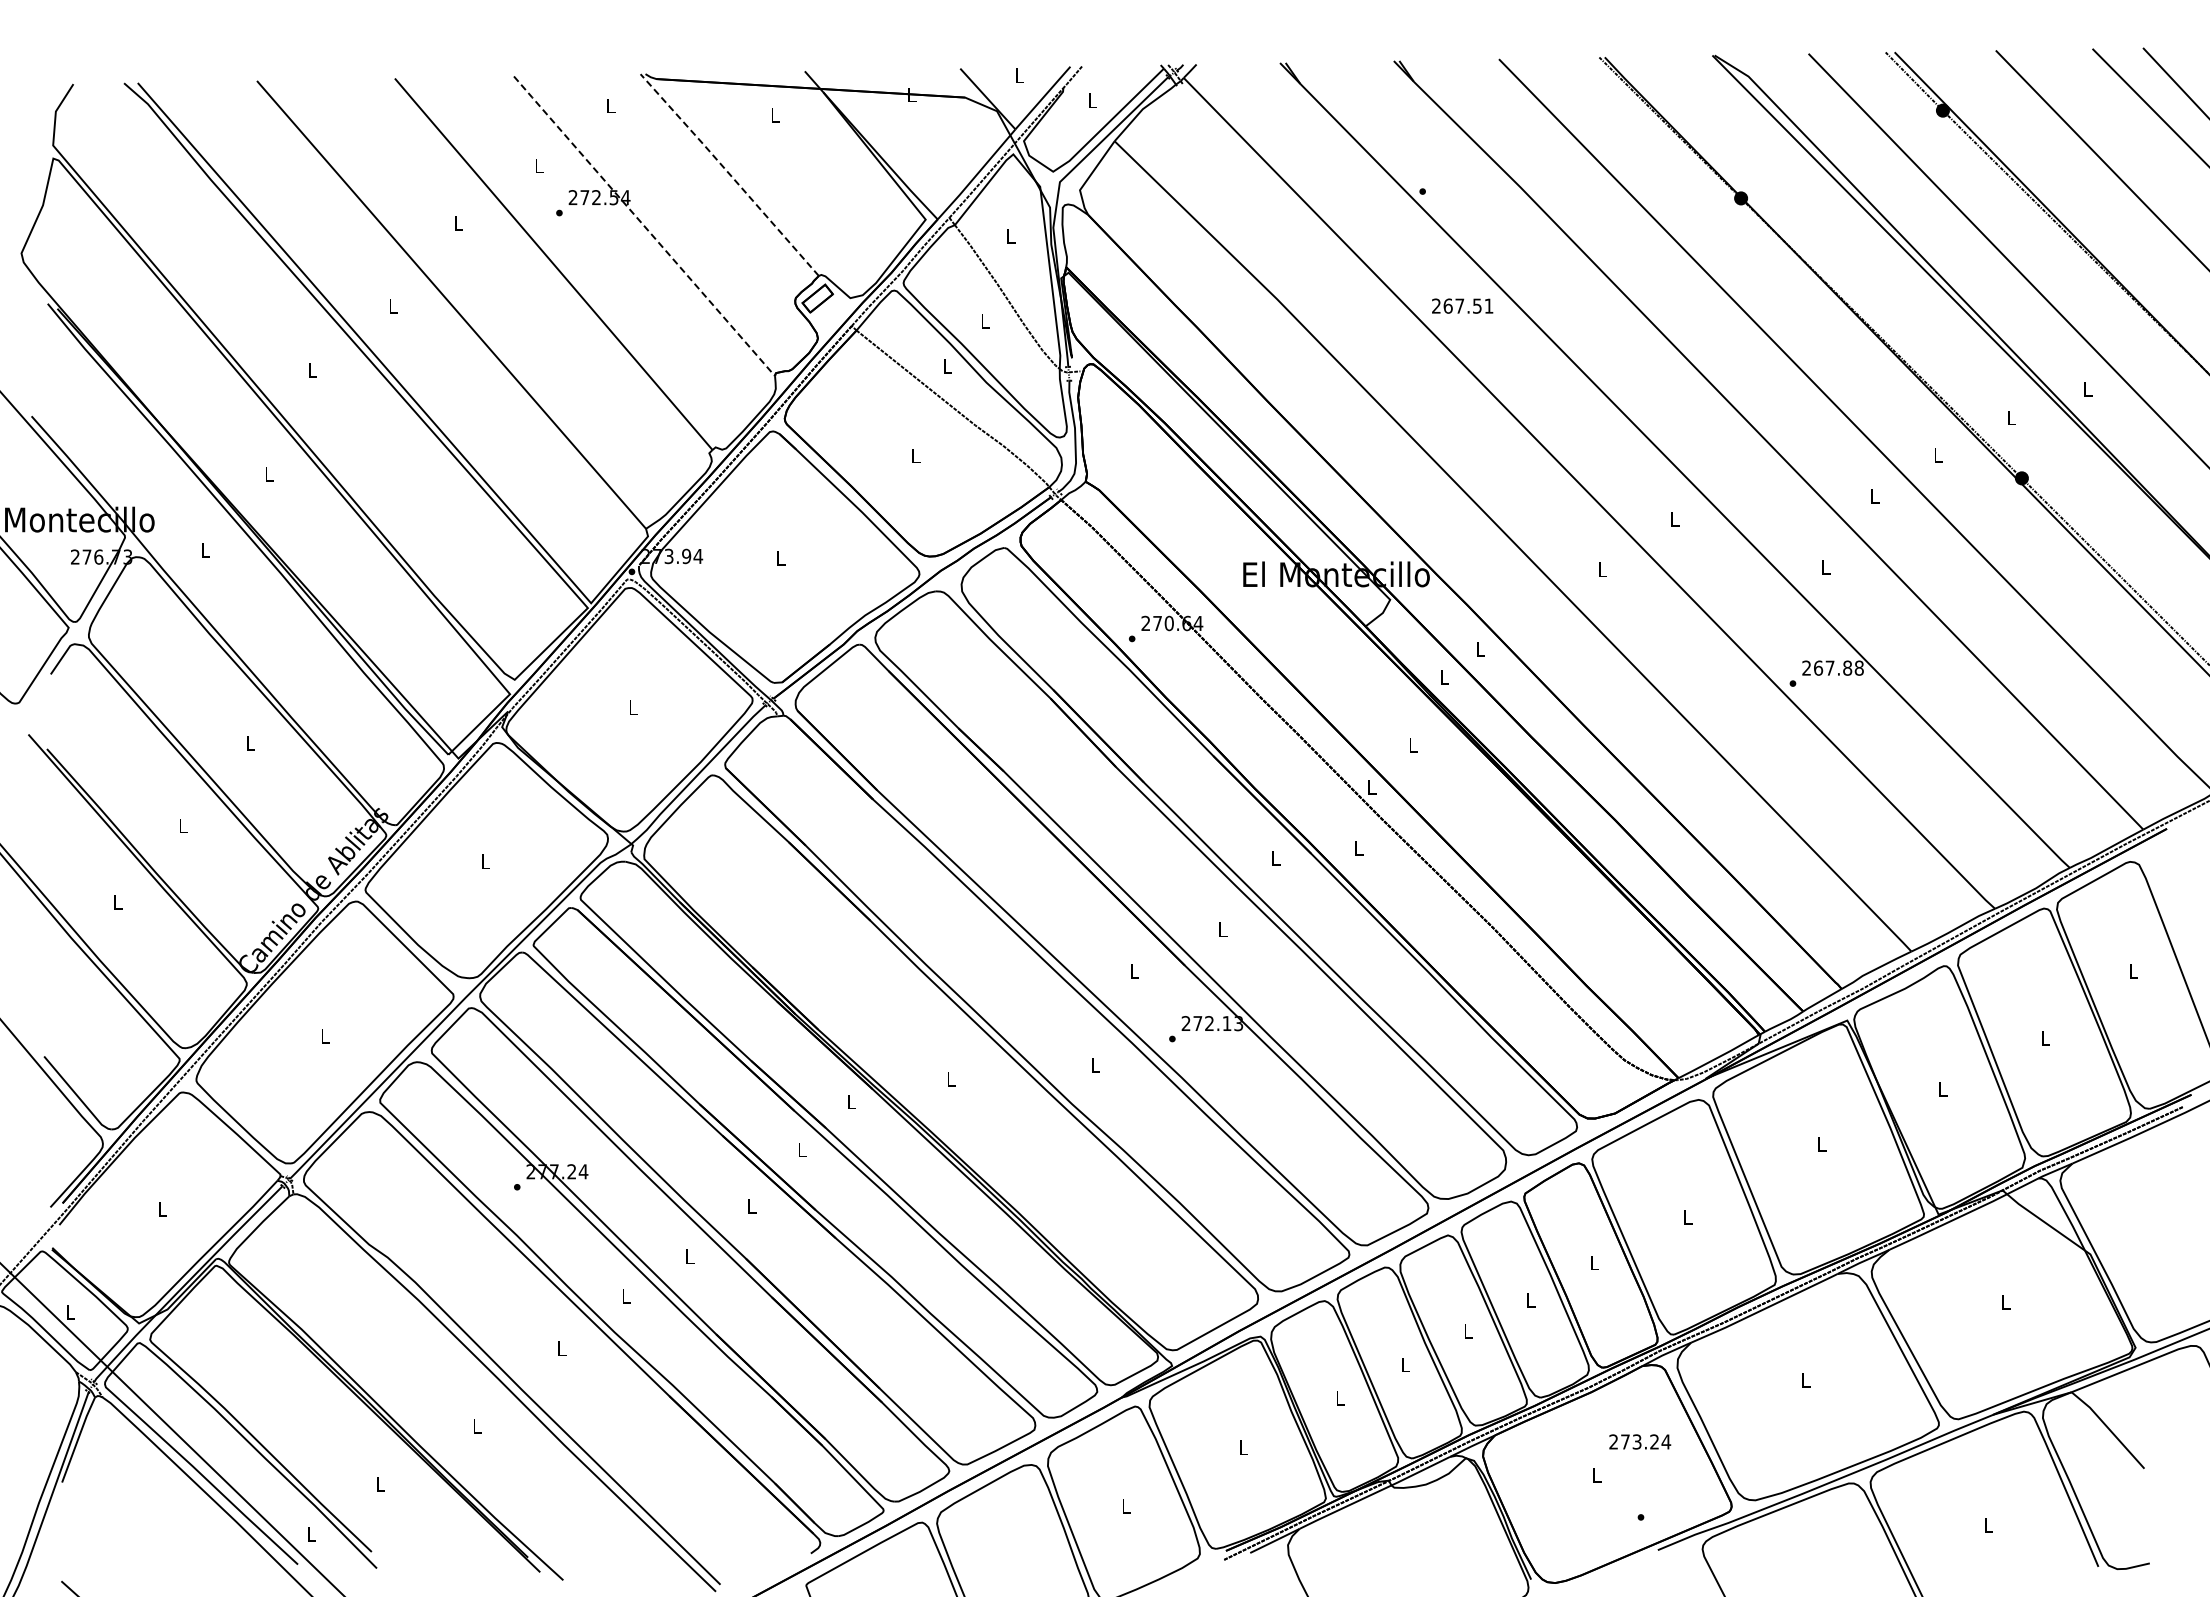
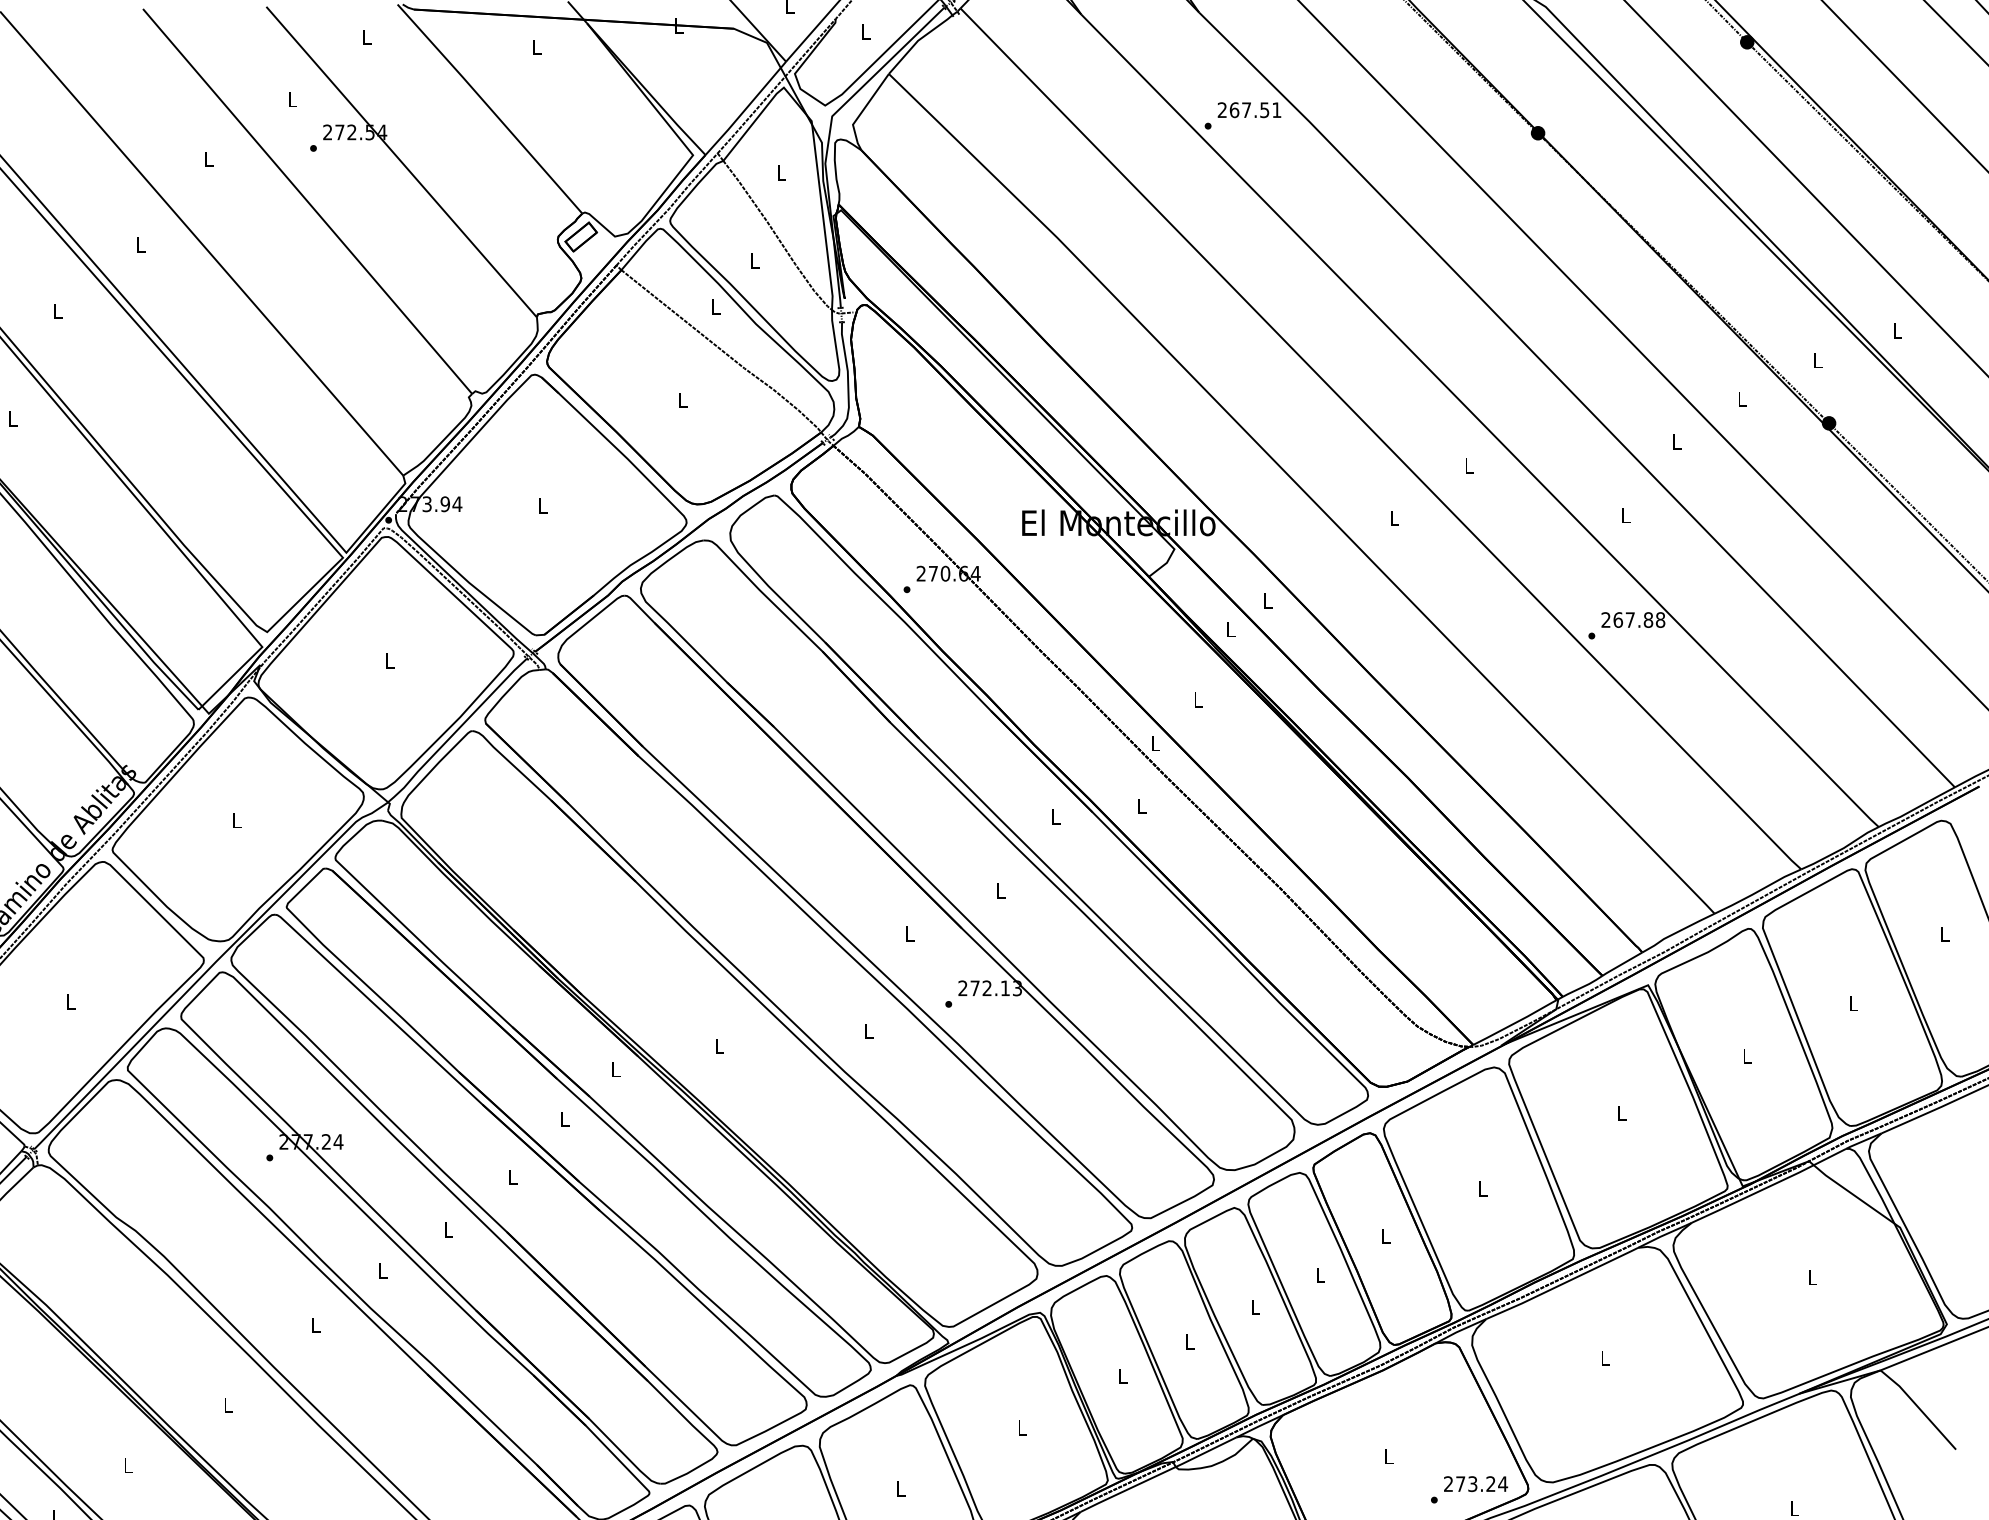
line: (729, 173) -> (489, 107), dashed -> solid
line: (644, 226) -> (401, 162), dashed -> solid
text: (1462, 305) -> (1249, 109), moved
text: (1640, 1441) -> (1476, 1483), moved

